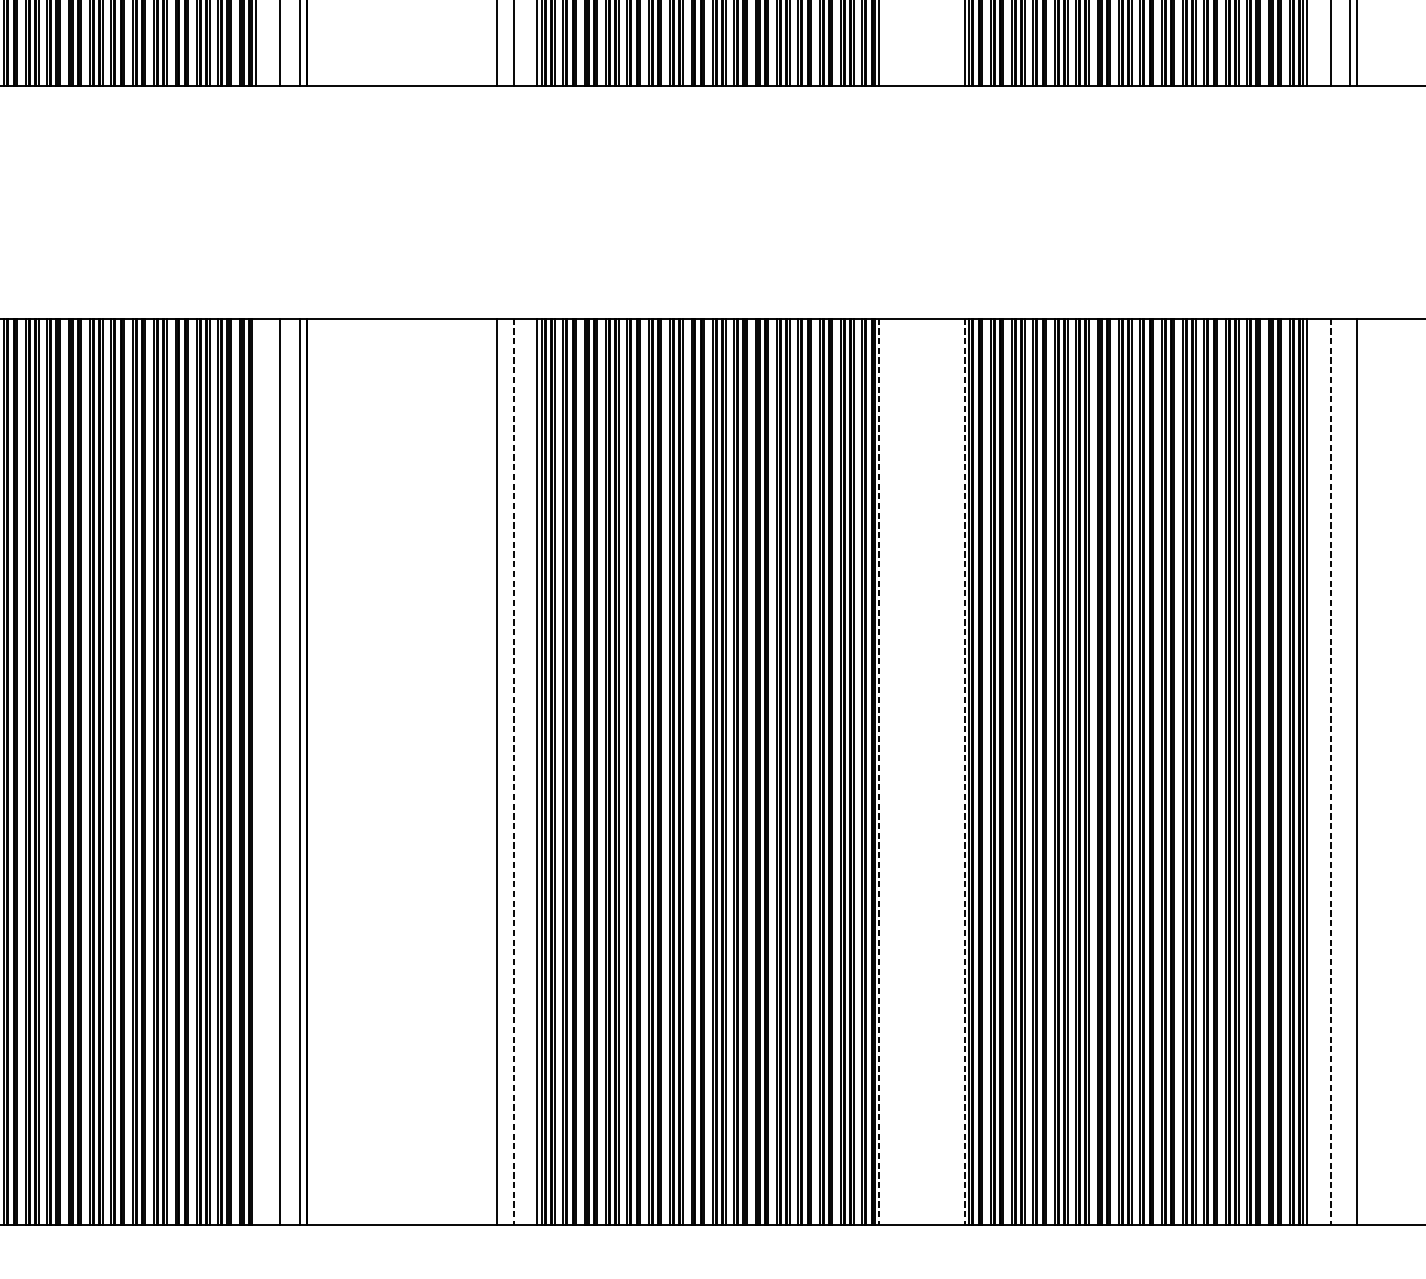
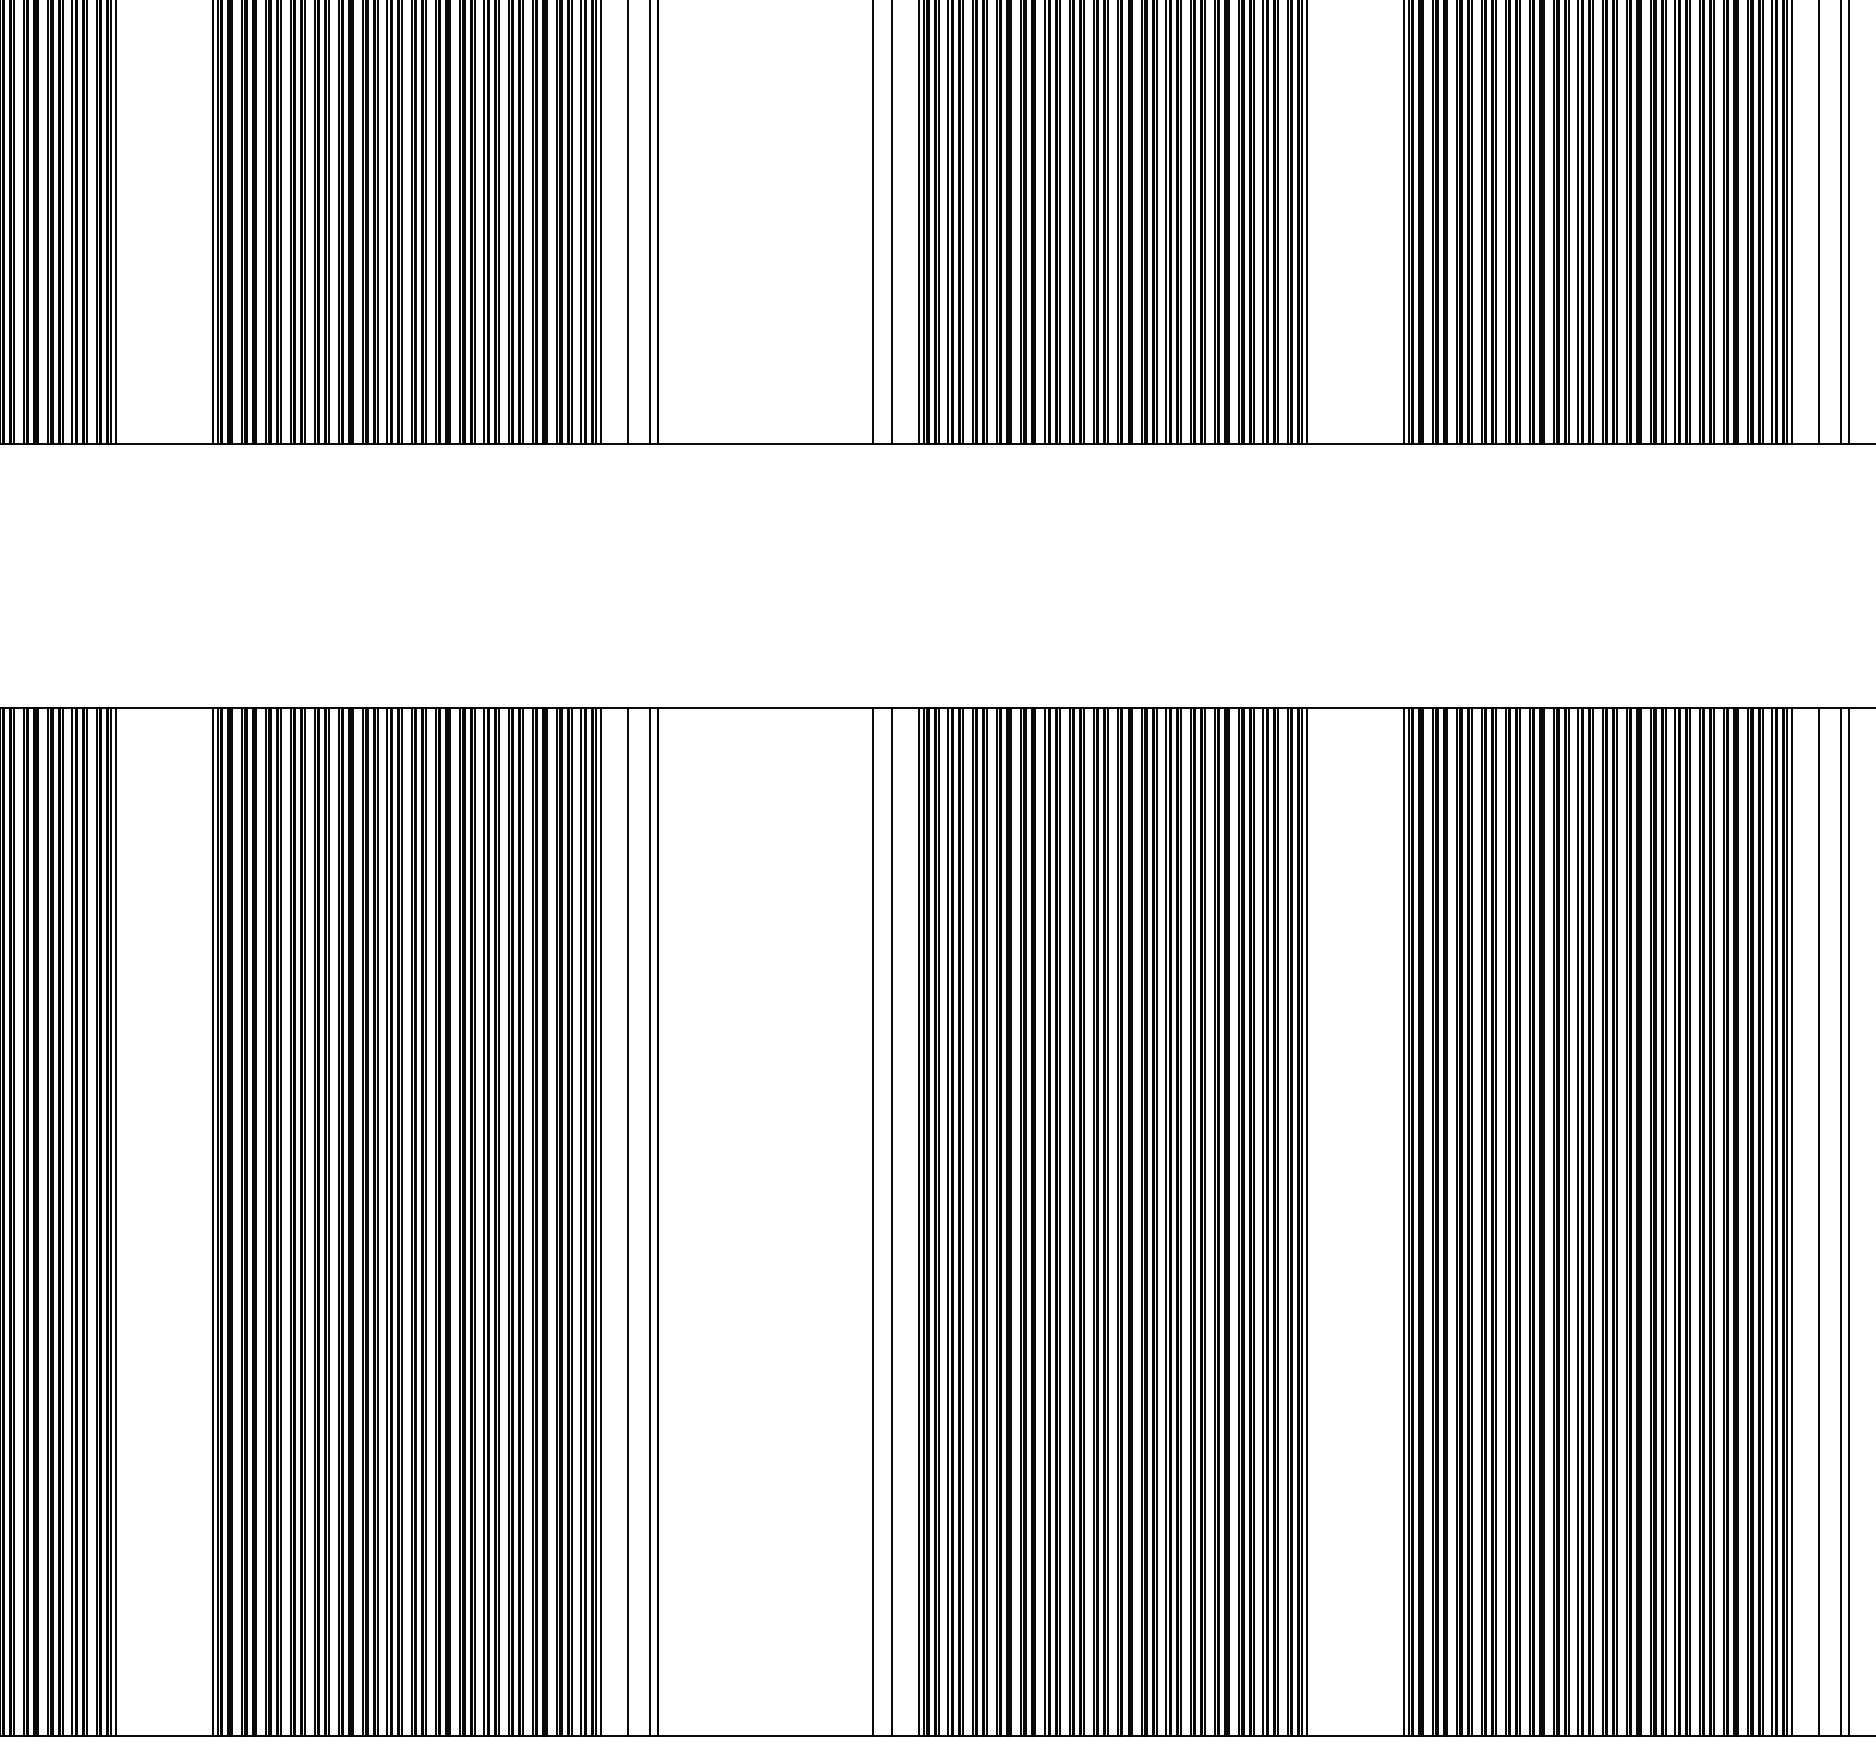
line: (256, 771) -> (600, 1221), added
line: (513, 771) -> (892, 1221), dashed -> solid
line: (879, 771) -> (1306, 1221), dashed -> solid
line: (964, 771) -> (1403, 1221), dashed -> solid
line: (1330, 771) -> (1818, 1221), dashed -> solid
line: (1350, 771) -> (1840, 1221), added

